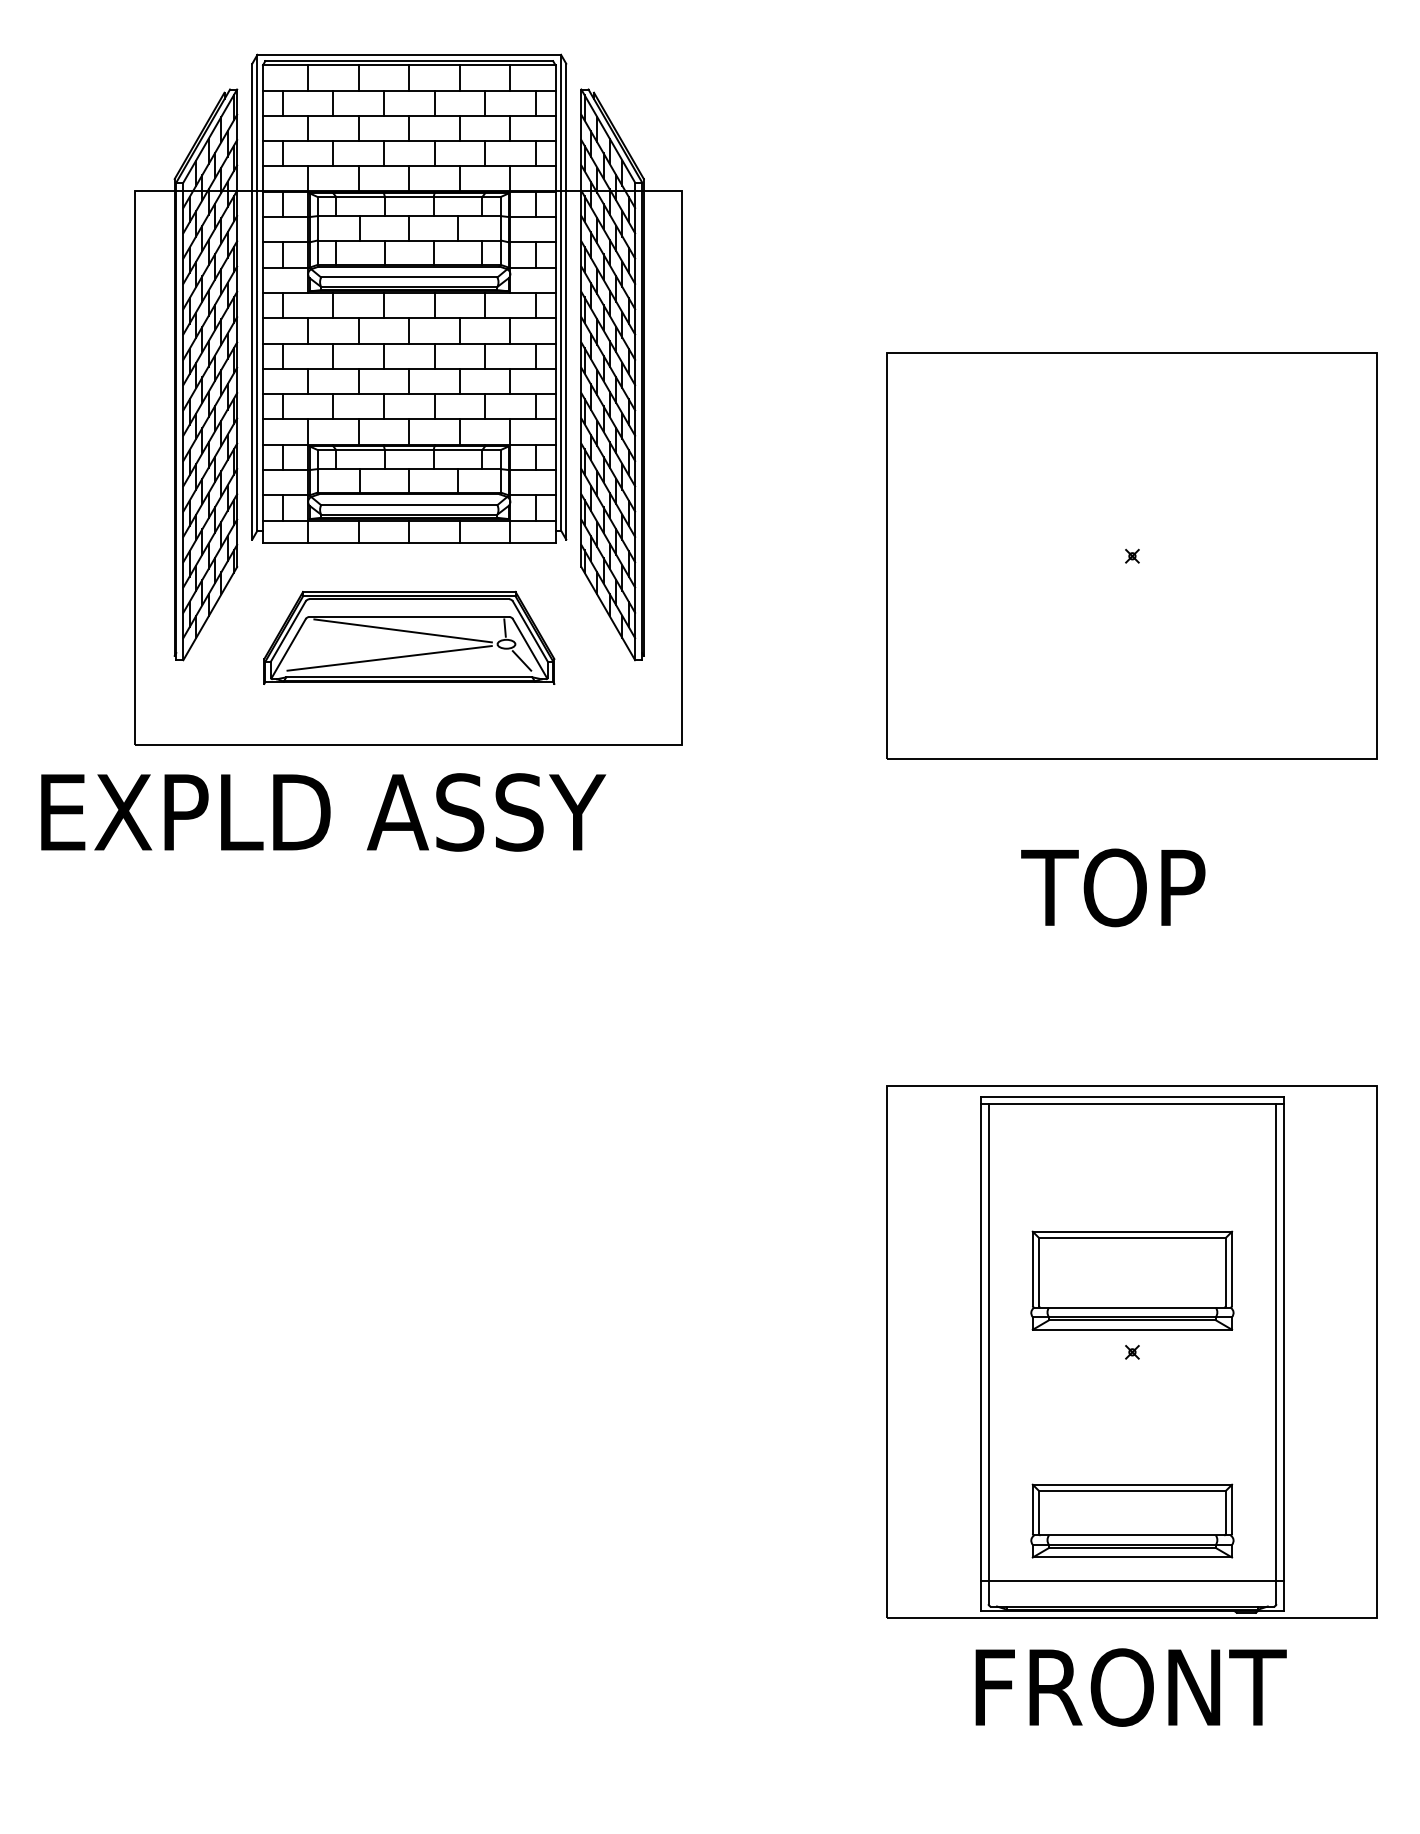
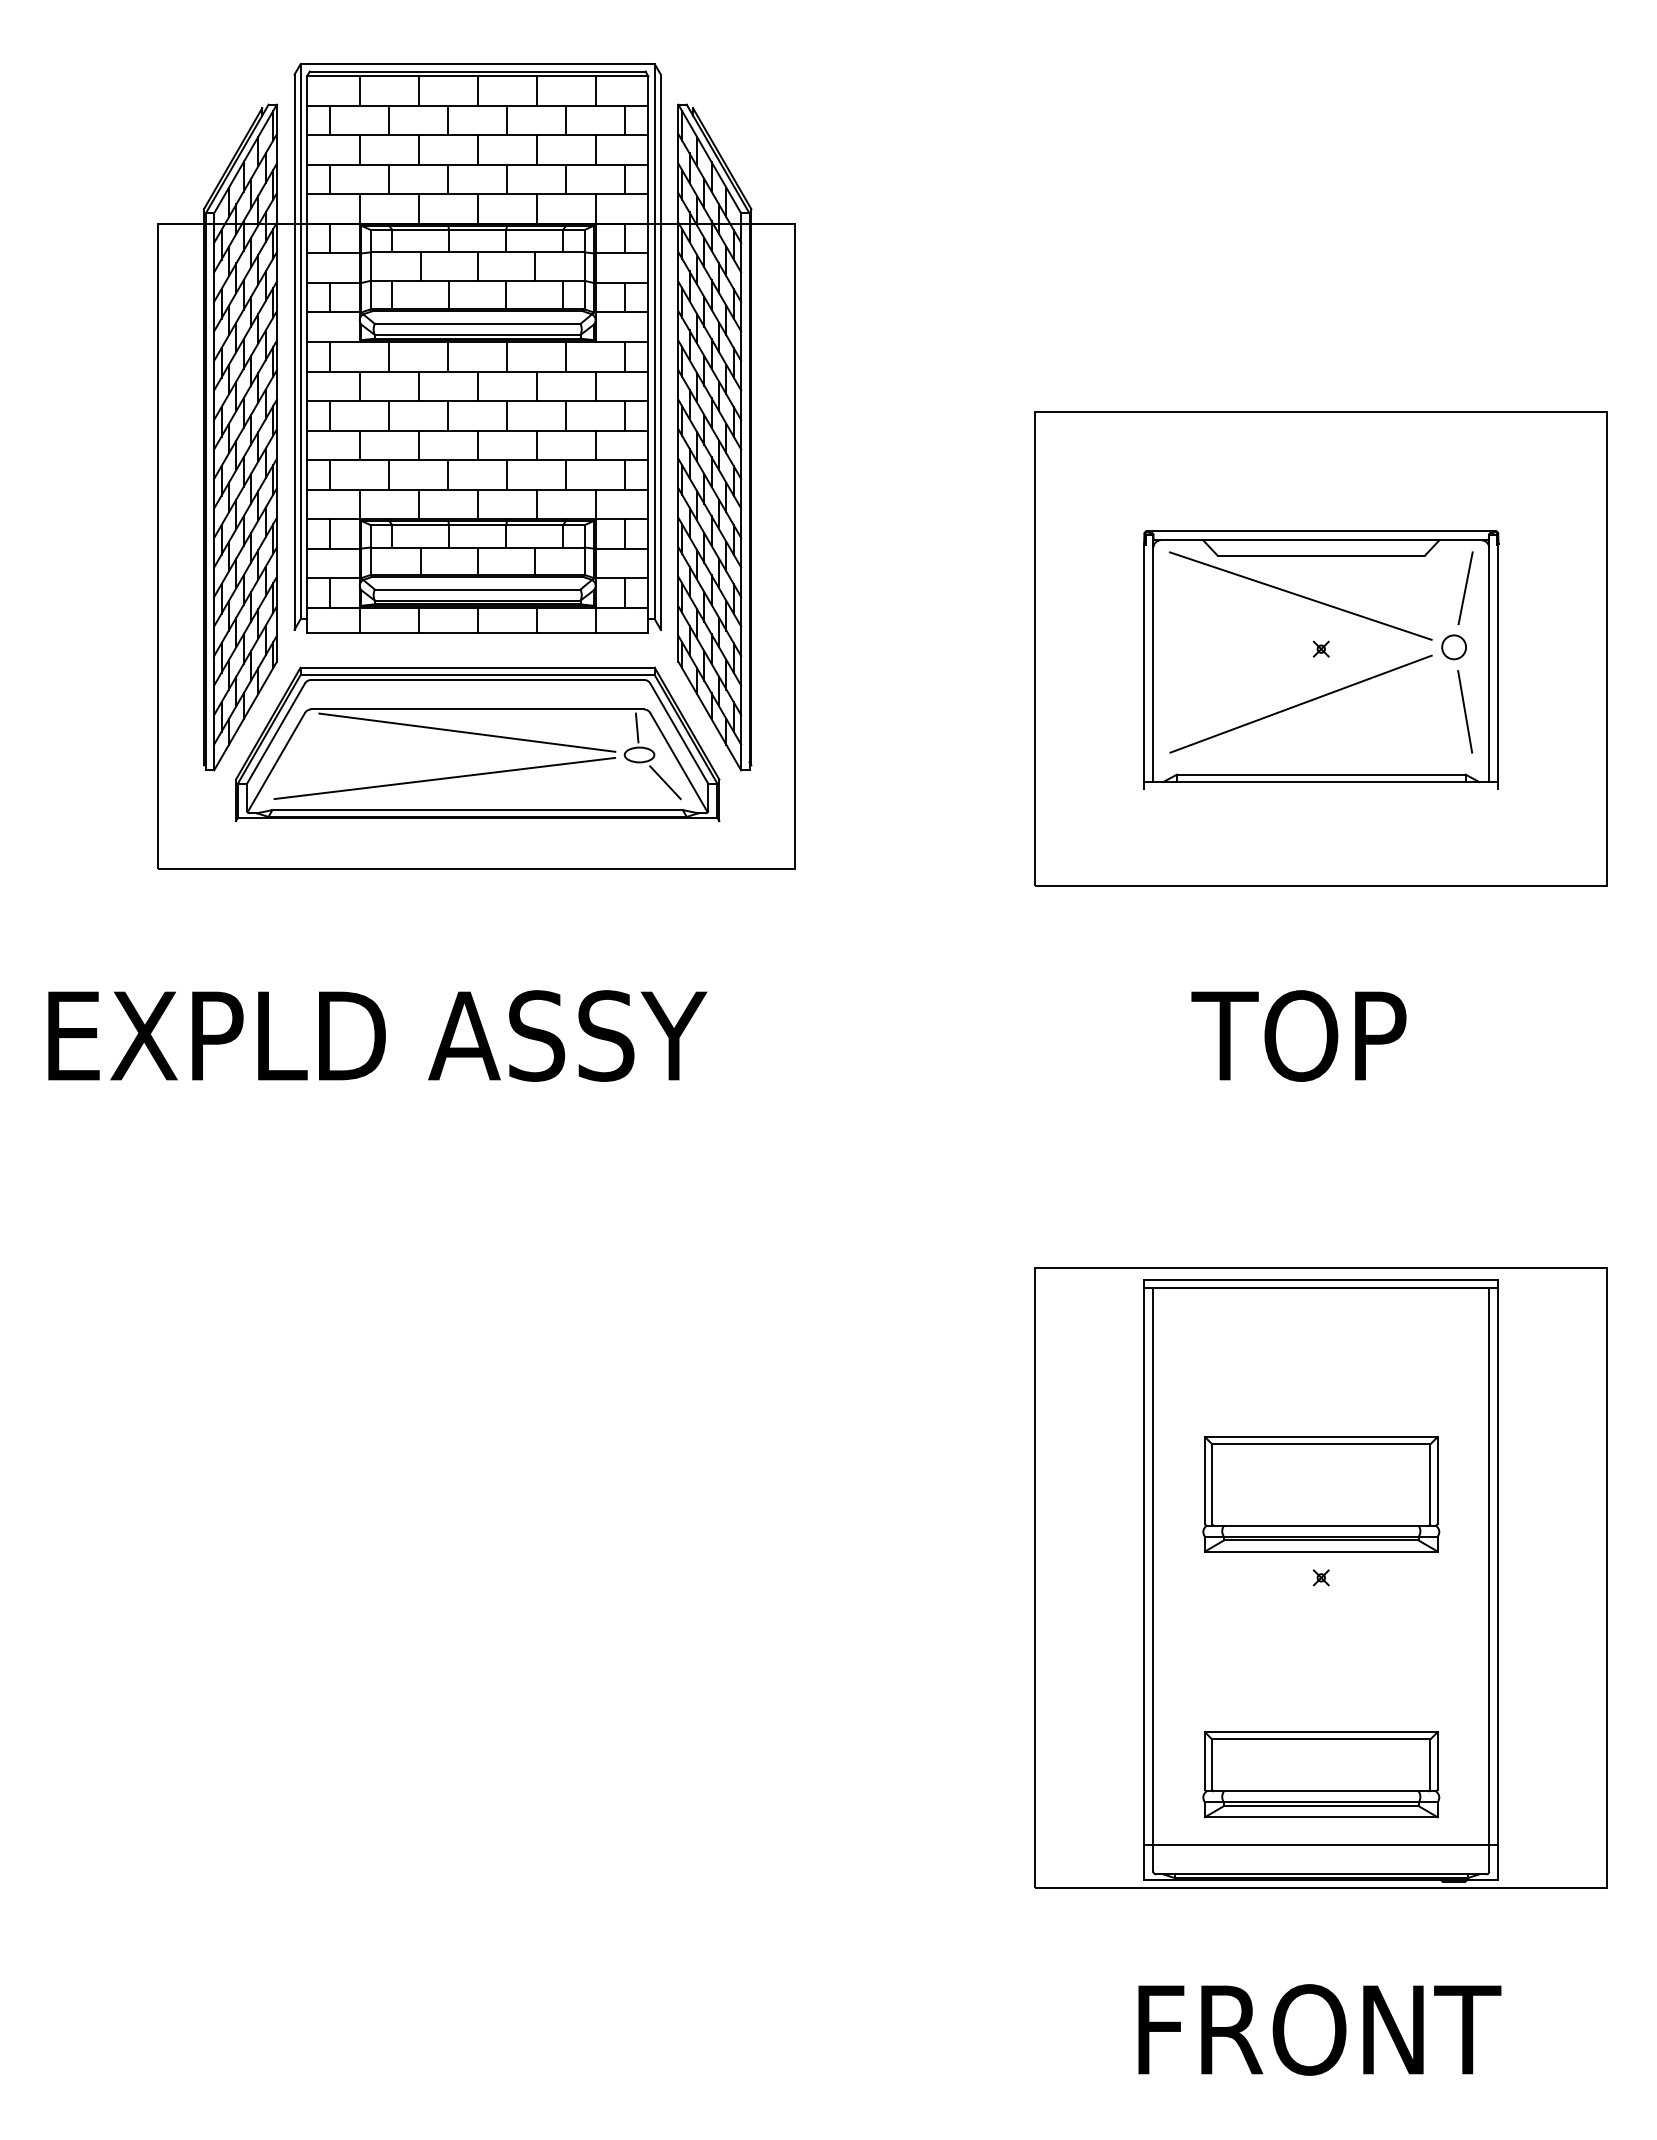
part: (1132, 565) -> (1321, 659), added
part: (409, 637) -> (477, 744), size x1.43
text: (323, 811) -> (377, 1035), moved
text: (1130, 1687) -> (1319, 2029), moved

